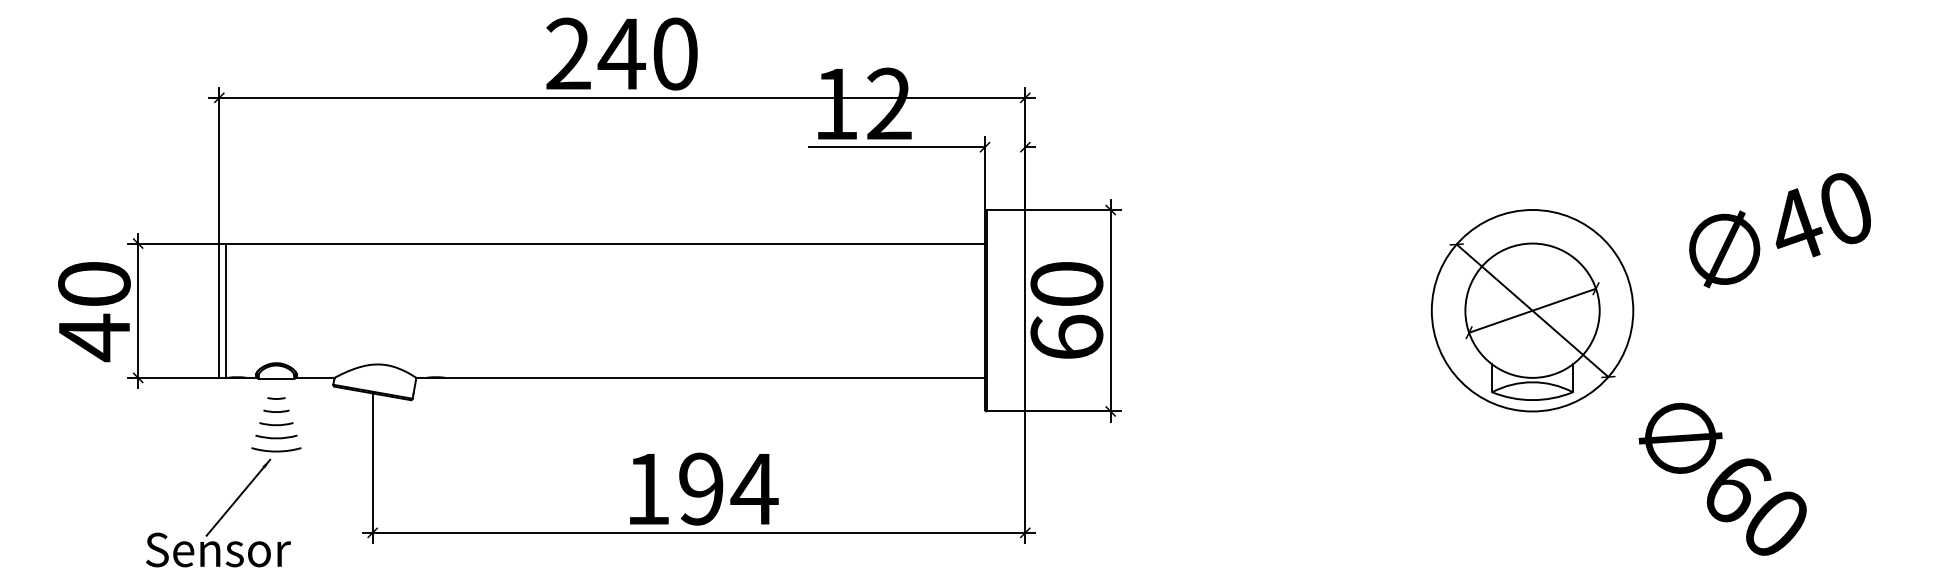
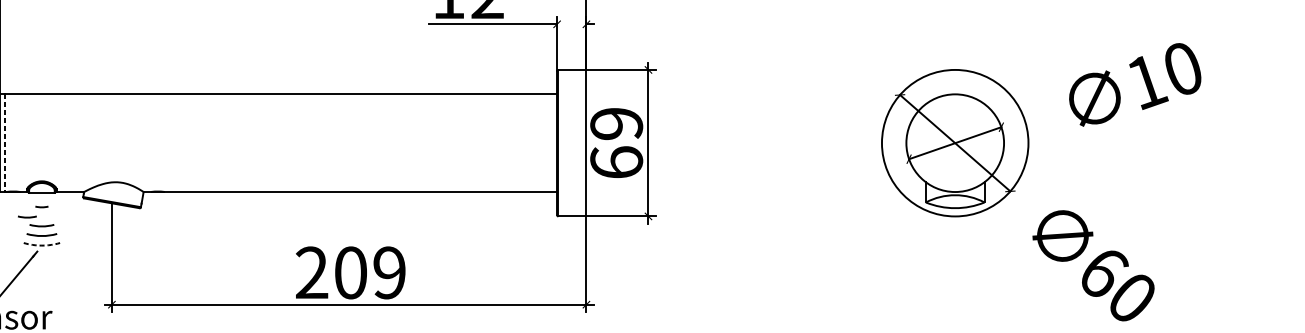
text: (1798, 226) -> (1148, 81), 40 -> 10
text: (1066, 284) -> (616, 124), 60 -> 69
line: (226, 311) -> (5, 143), solid -> dashed
line: (276, 411) -> (27, 217), moved
arc: (276, 451) -> (41, 245), solid -> dashed
text: (701, 488) -> (350, 272), 194 -> 209

